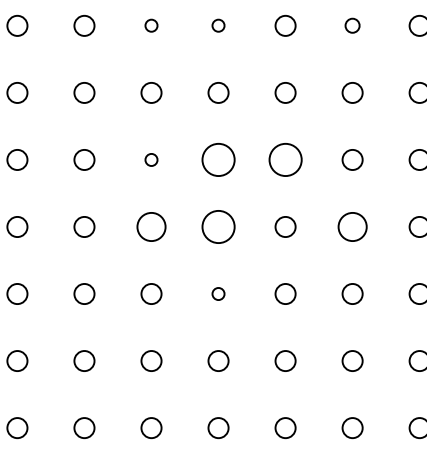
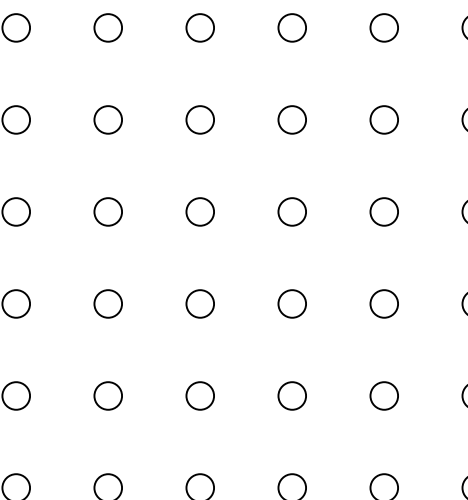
circle: (151, 25) -> (108, 27), size x1.67
circle: (218, 25) -> (200, 27), size x1.67
circle: (352, 25) -> (384, 27), size x1.43
circle: (151, 159) -> (108, 211), size x1.67
circle: (218, 159) -> (200, 211), size x0.62
circle: (285, 159) -> (292, 211), size x0.62
circle: (151, 226) -> (108, 303), size x0.71
circle: (218, 226) -> (200, 303), size x0.62
circle: (352, 226) -> (384, 303), size x0.71
circle: (218, 293) -> (200, 395), size x1.67

